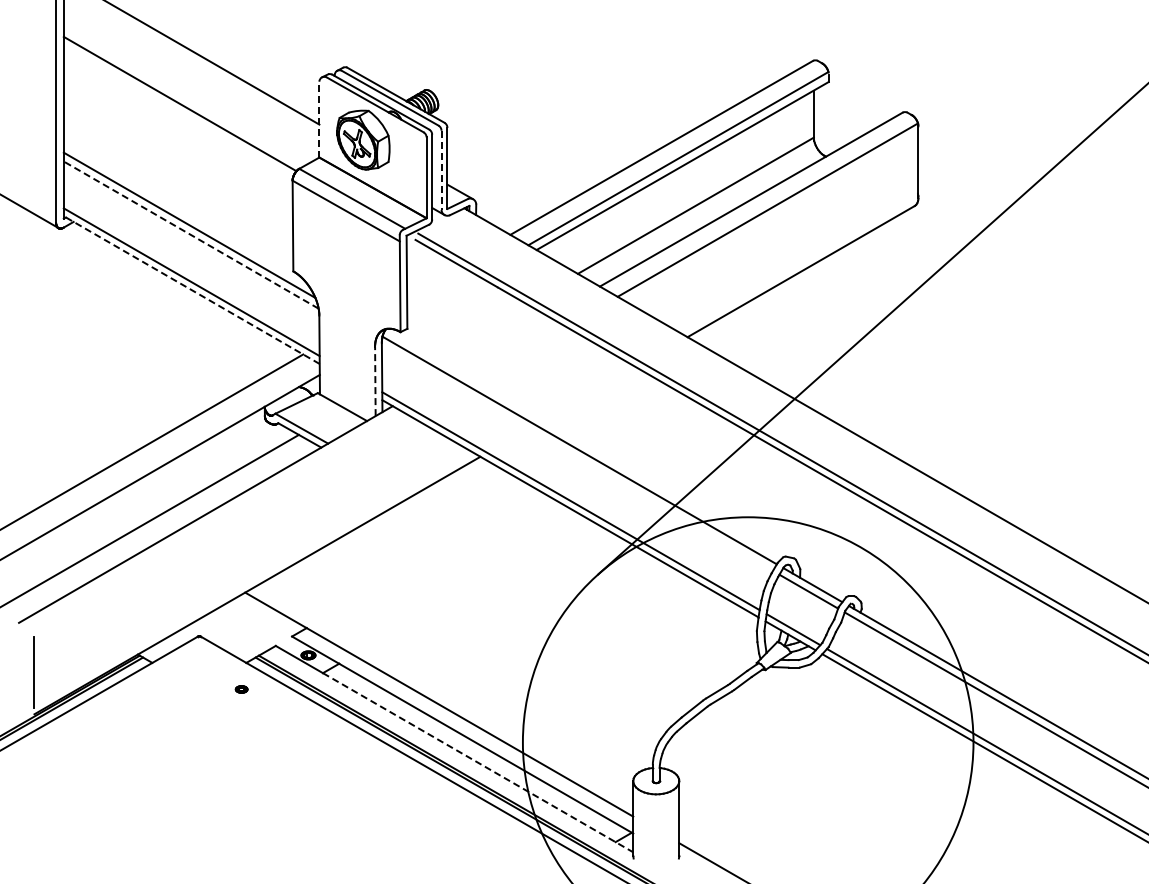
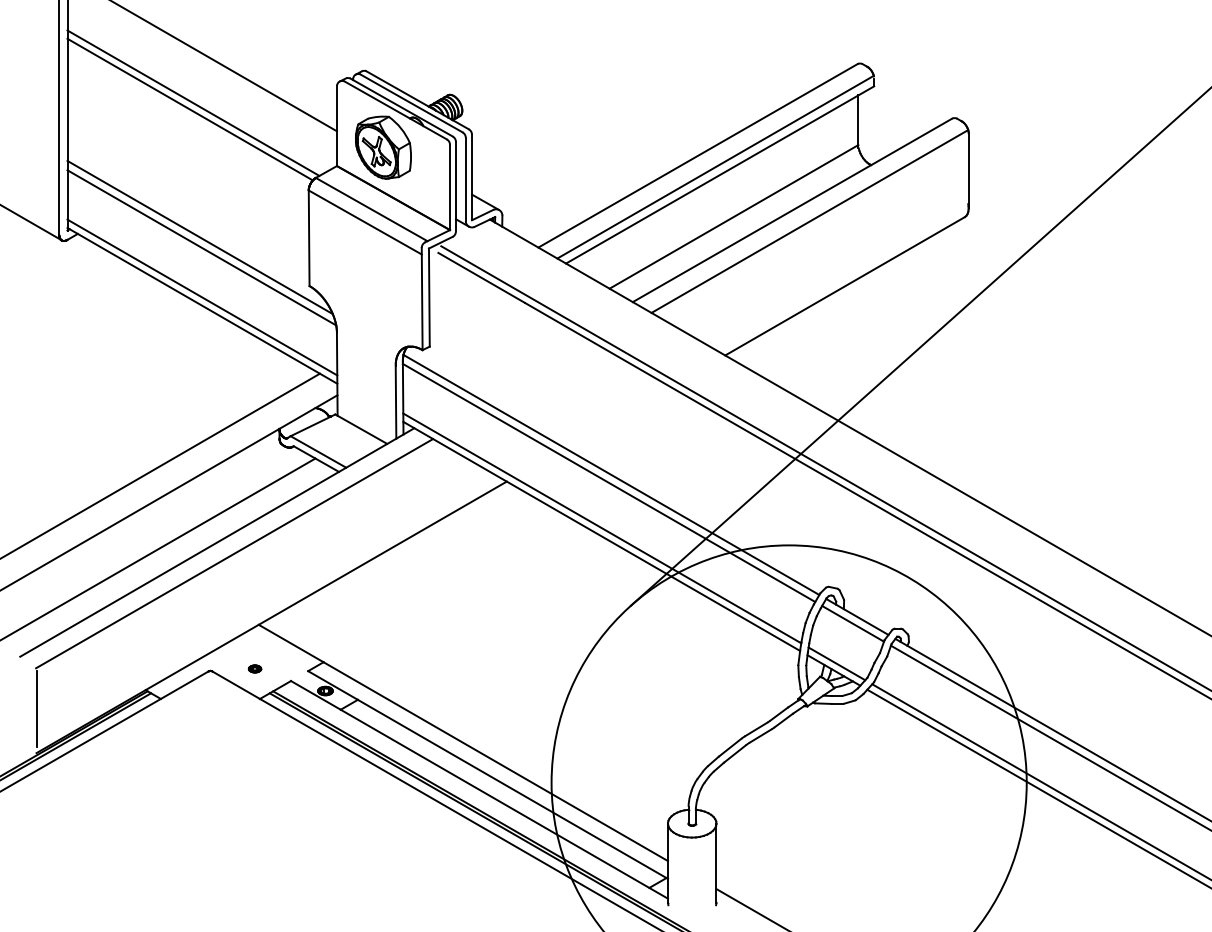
line: (182, 97) -> (192, 102), added
line: (319, 119) -> (337, 125), dashed -> solid
line: (441, 170) -> (465, 179), dashed -> solid
line: (190, 234) -> (201, 247), dashed -> solid
line: (191, 290) -> (202, 306), dashed -> solid
line: (375, 381) -> (396, 402), dashed -> solid
line: (576, 457) -> (608, 482), added
line: (222, 524) -> (234, 552), added
part: (241, 689) -> (254, 668), moved
line: (478, 762) -> (504, 803), dashed -> solid

